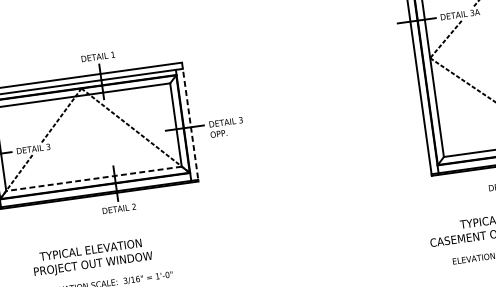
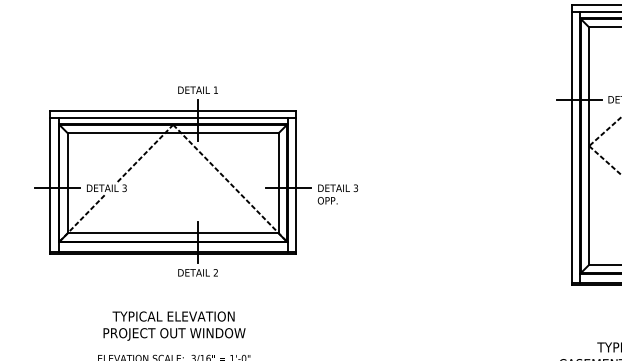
line: (189, 122) -> (295, 182), dashed -> solid
line: (93, 179) -> (172, 233), dashed -> solid
text: (92, 257) -> (174, 325), moved

